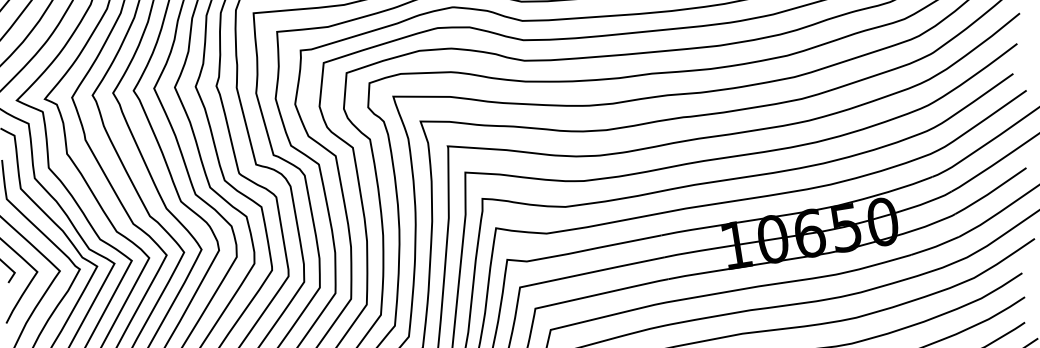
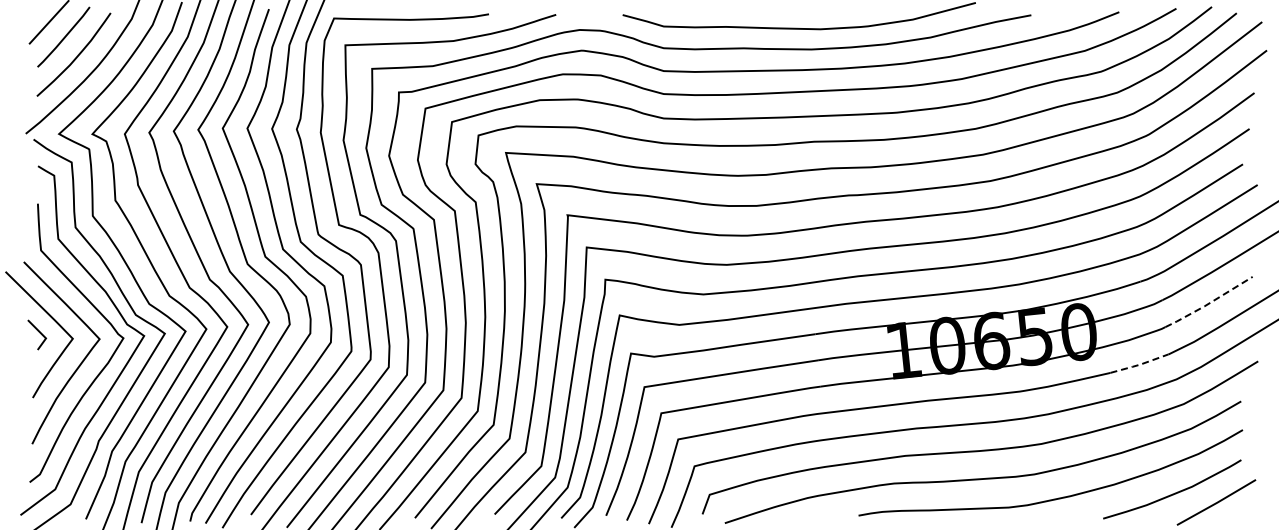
line: (990, 192) -> (1208, 303), solid -> dashed
line: (935, 246) -> (1139, 364), solid -> dashed

